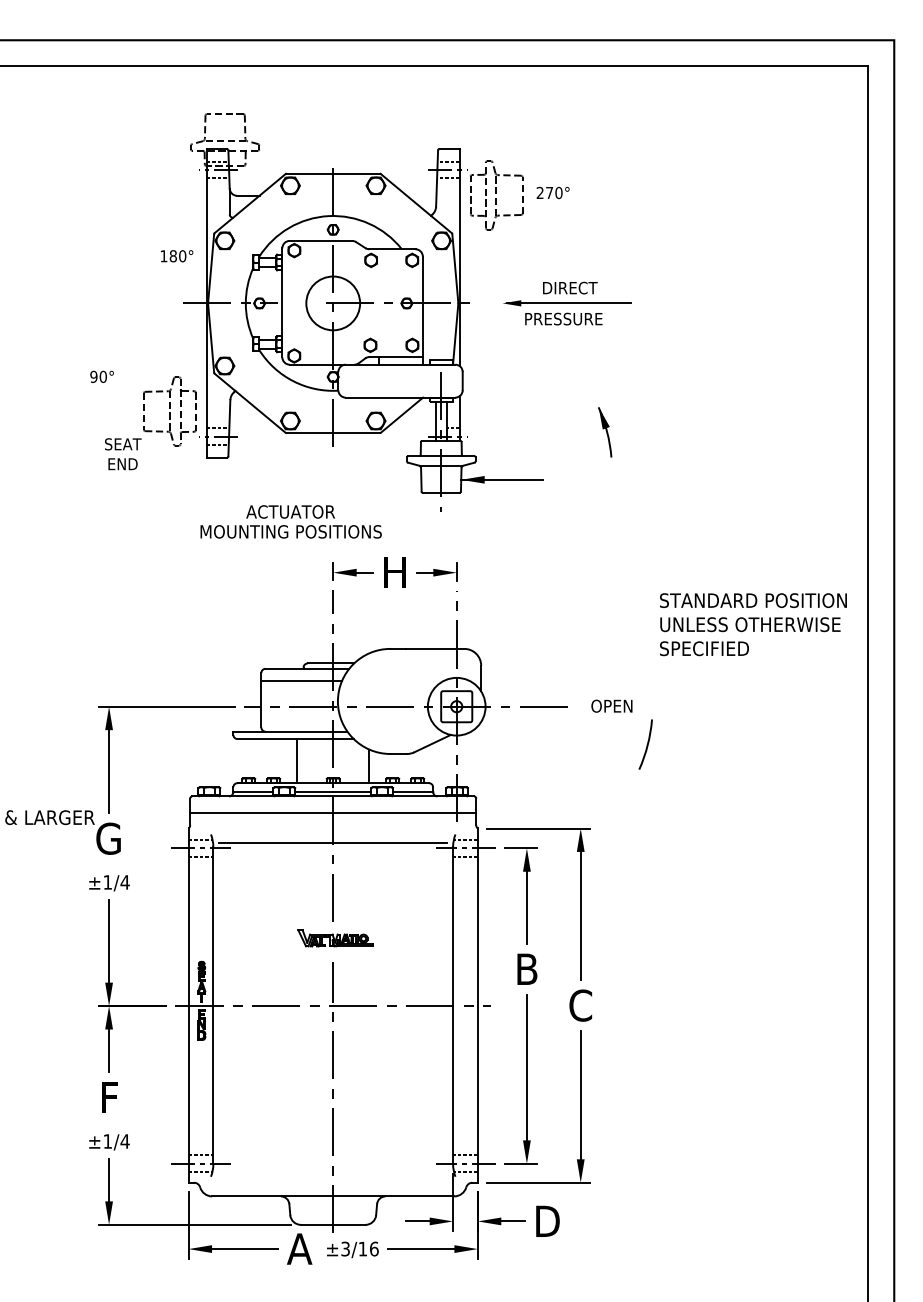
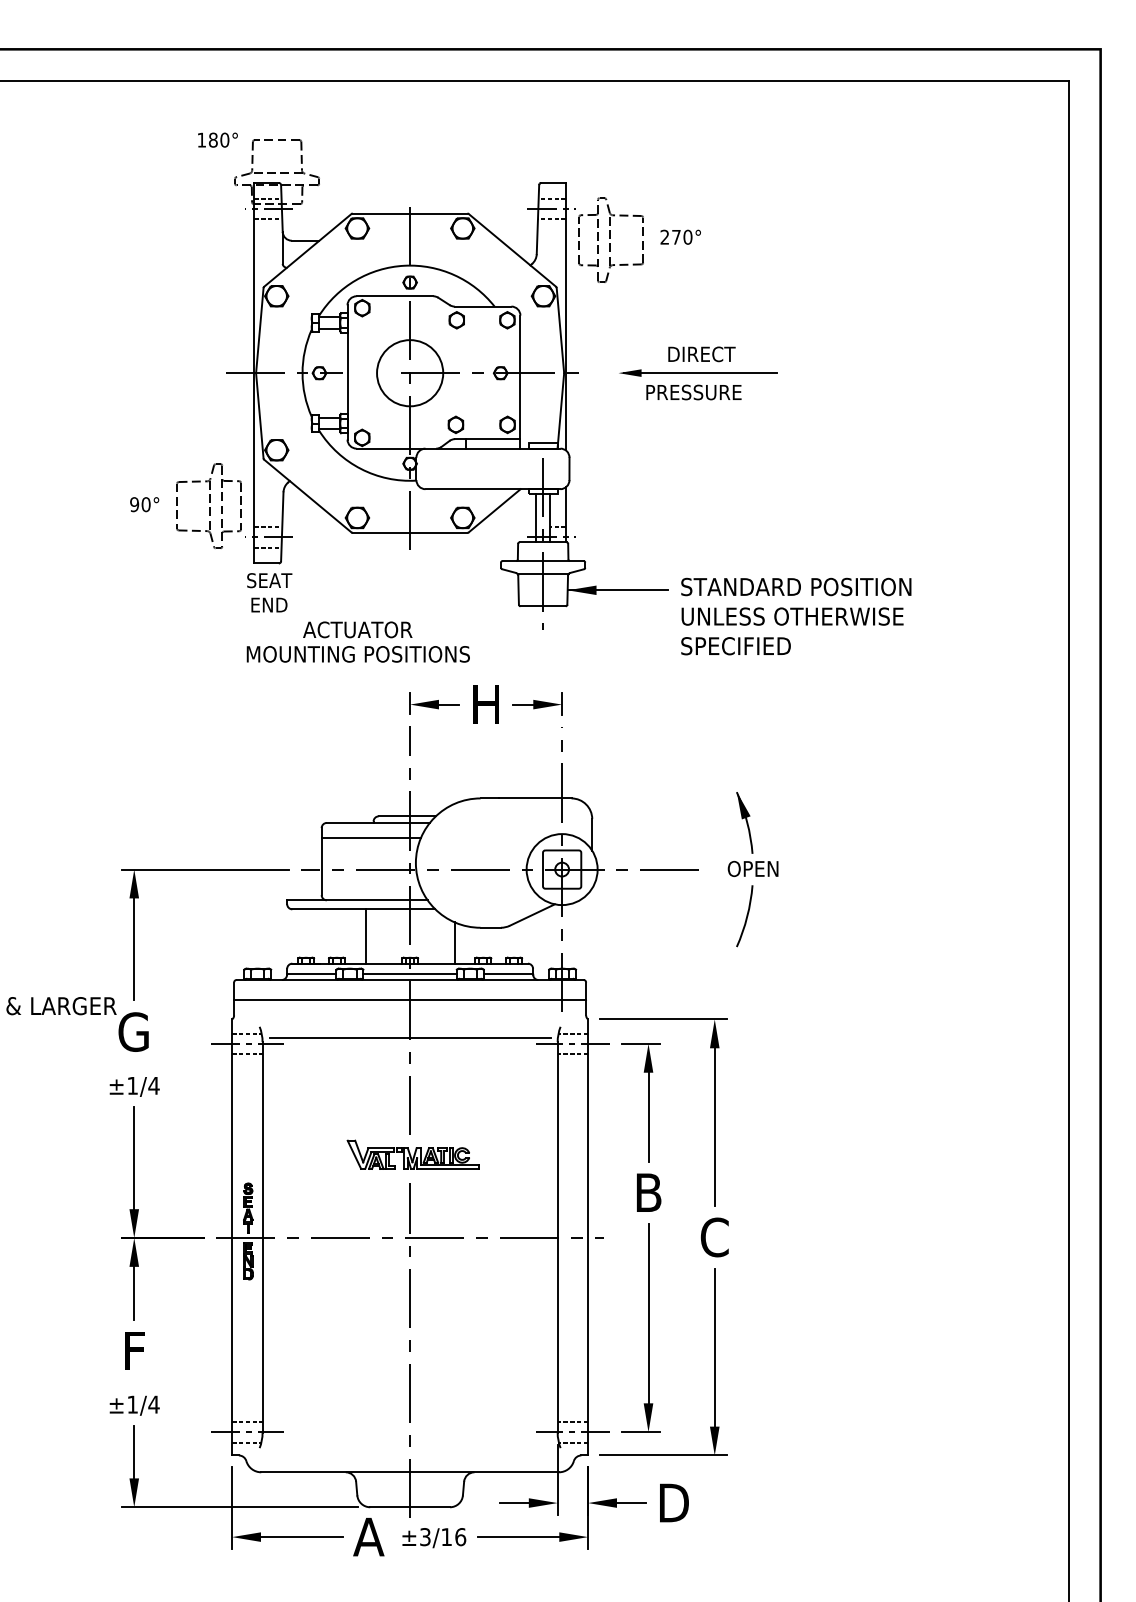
text: (176, 255) -> (217, 139), moved
text: (101, 376) -> (144, 504), moved
part: (604, 432) -> (744, 822), moved
text: (123, 453) -> (269, 592), moved
text: (753, 624) -> (796, 616), moved
arc: (647, 744) -> (746, 916), moved
part: (335, 938) -> (412, 1154), size x1.43

